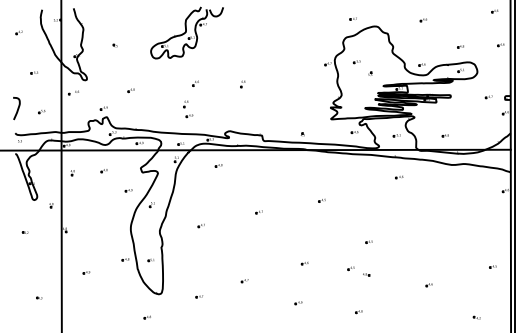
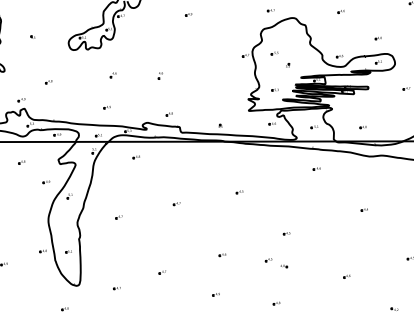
part: (270, 23) -> (188, 15), added
part: (356, 98) -> (274, 90), added
part: (185, 104) -> (103, 96), removed
part: (251, 122) -> (169, 114), added
part: (446, 218) -> (364, 210), added

